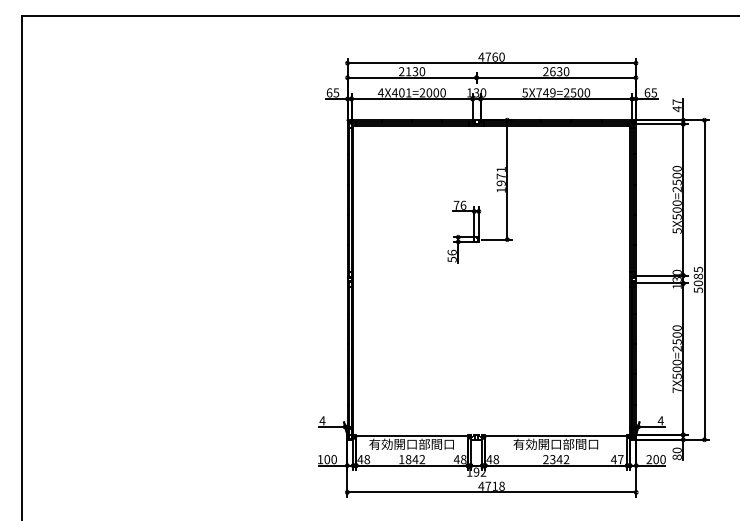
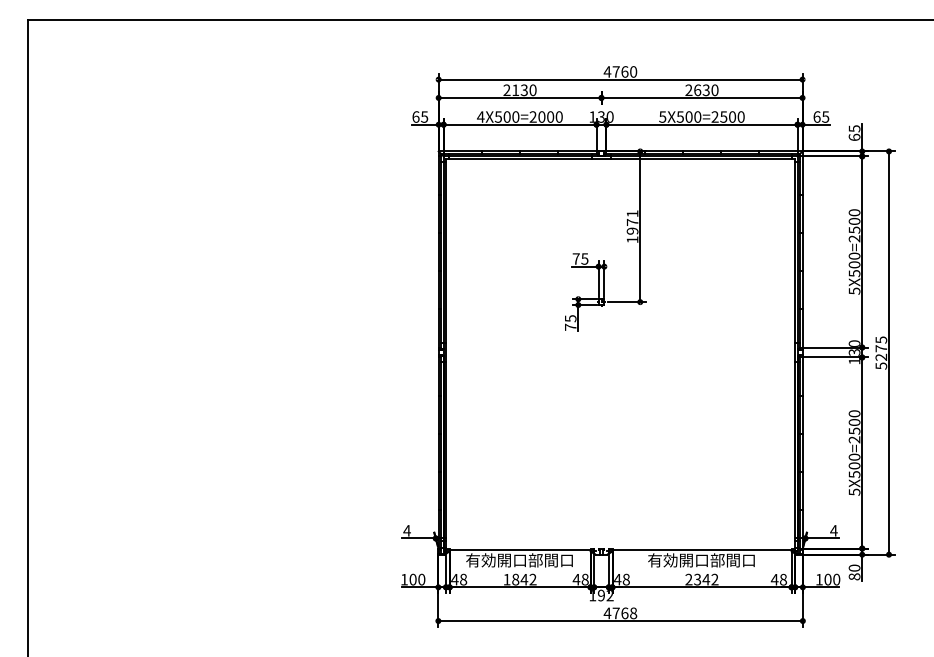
text: (401, 92) -> (506, 116), 4X401=2000 -> 4X500=2000
text: (545, 92) -> (688, 116), 5X749=2500 -> 5X500=2500
text: (676, 105) -> (853, 132), 47 -> 65
text: (463, 204) -> (584, 257), 76 -> 75
text: (451, 255) -> (569, 322), 56 -> 75
text: (698, 279) -> (881, 352), 5085 -> 5275
text: (676, 390) -> (853, 492), 7X500=2500 -> 5X500=2500
text: (620, 459) -> (783, 579), 47 -> 48
text: (649, 459) -> (819, 579), 200 -> 100
text: (494, 485) -> (624, 612), 4718 -> 4768

